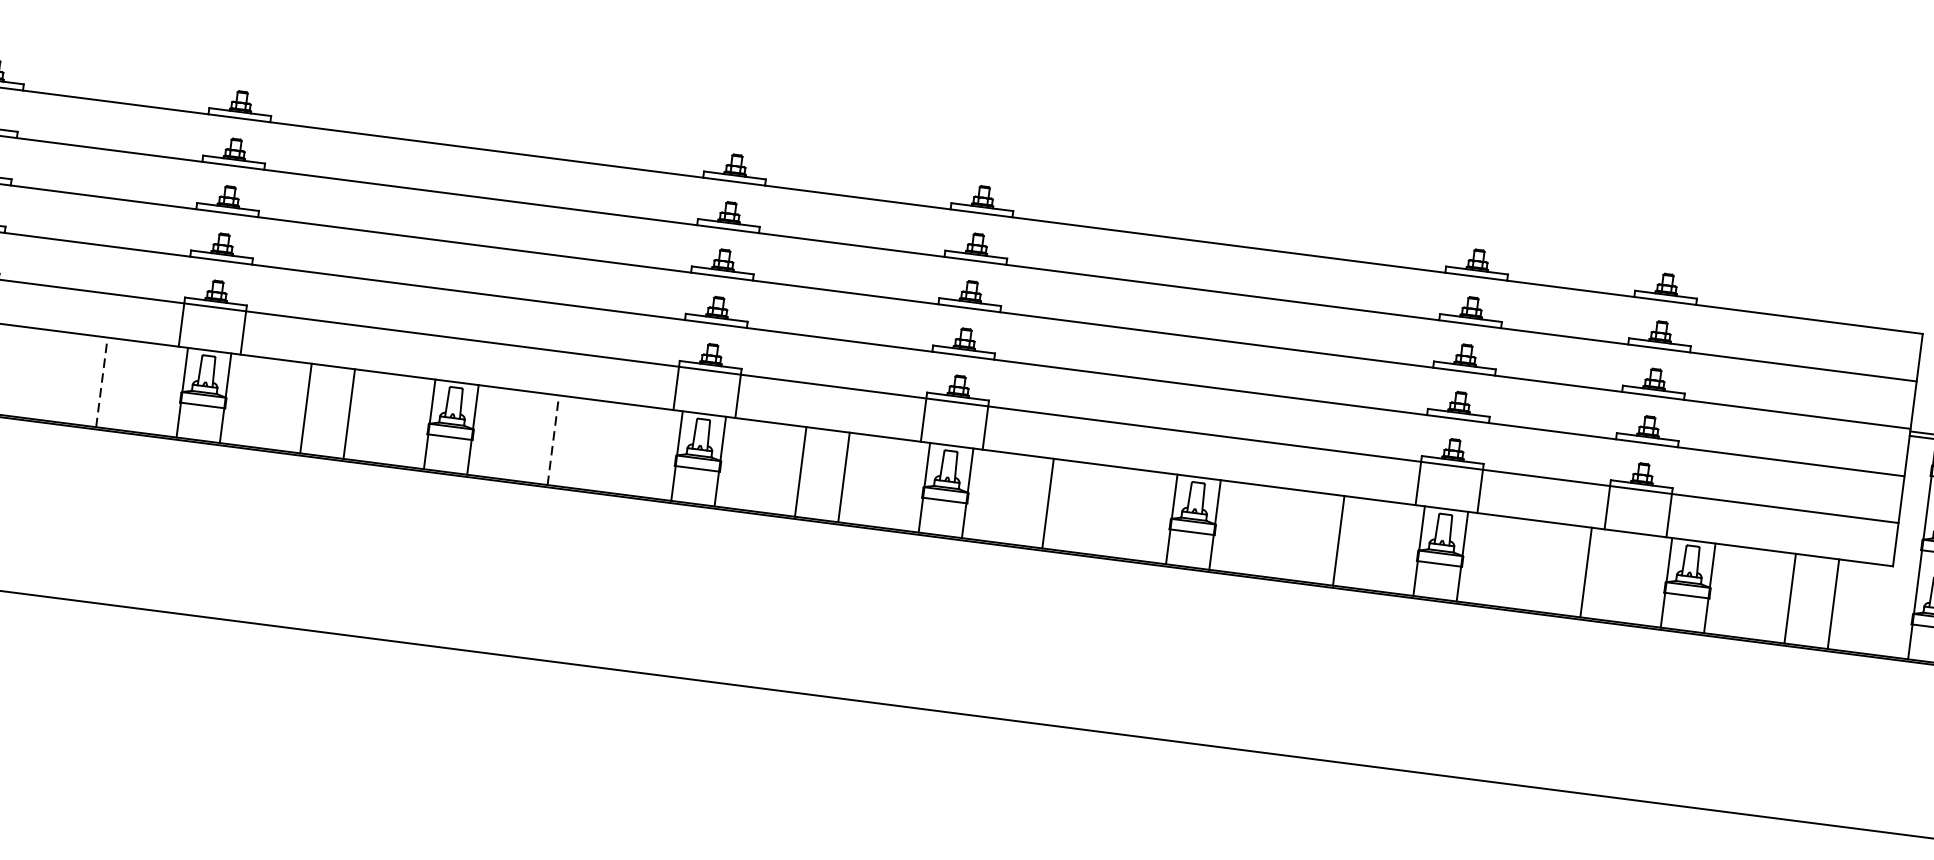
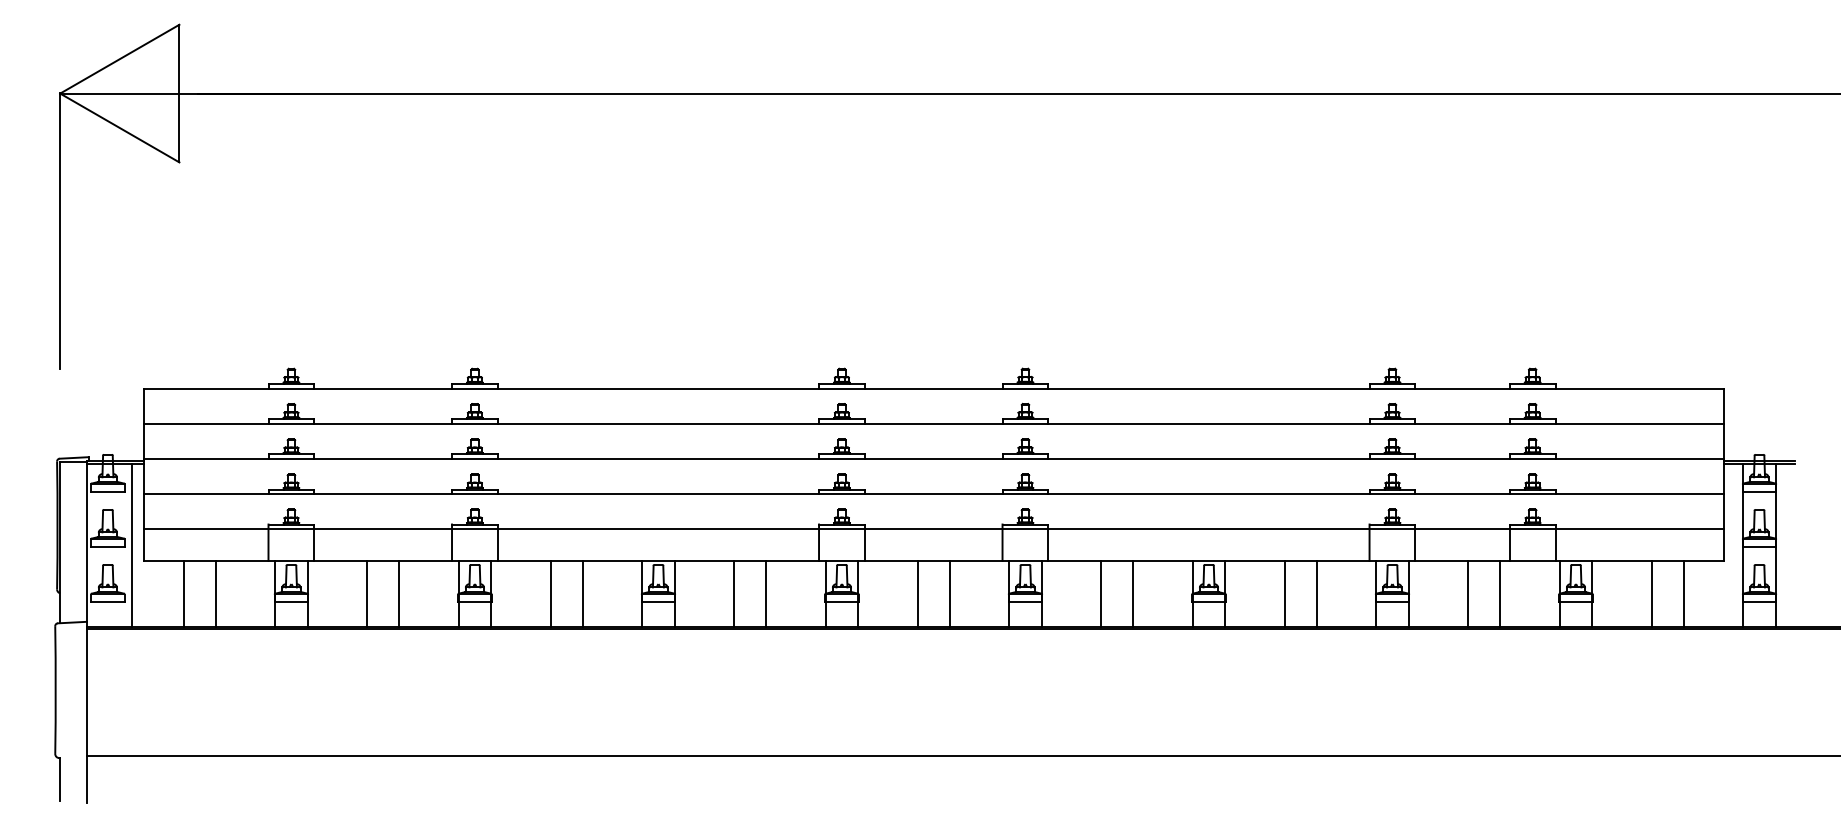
line: (59, 375) -> (367, 593), added
line: (102, 381) -> (399, 593), dashed -> solid
line: (553, 439) -> (734, 593), dashed -> solid
line: (597, 444) -> (766, 593), added
line: (1091, 508) -> (1133, 593), added
line: (1295, 534) -> (1284, 593), added
line: (1543, 566) -> (1468, 593), added

